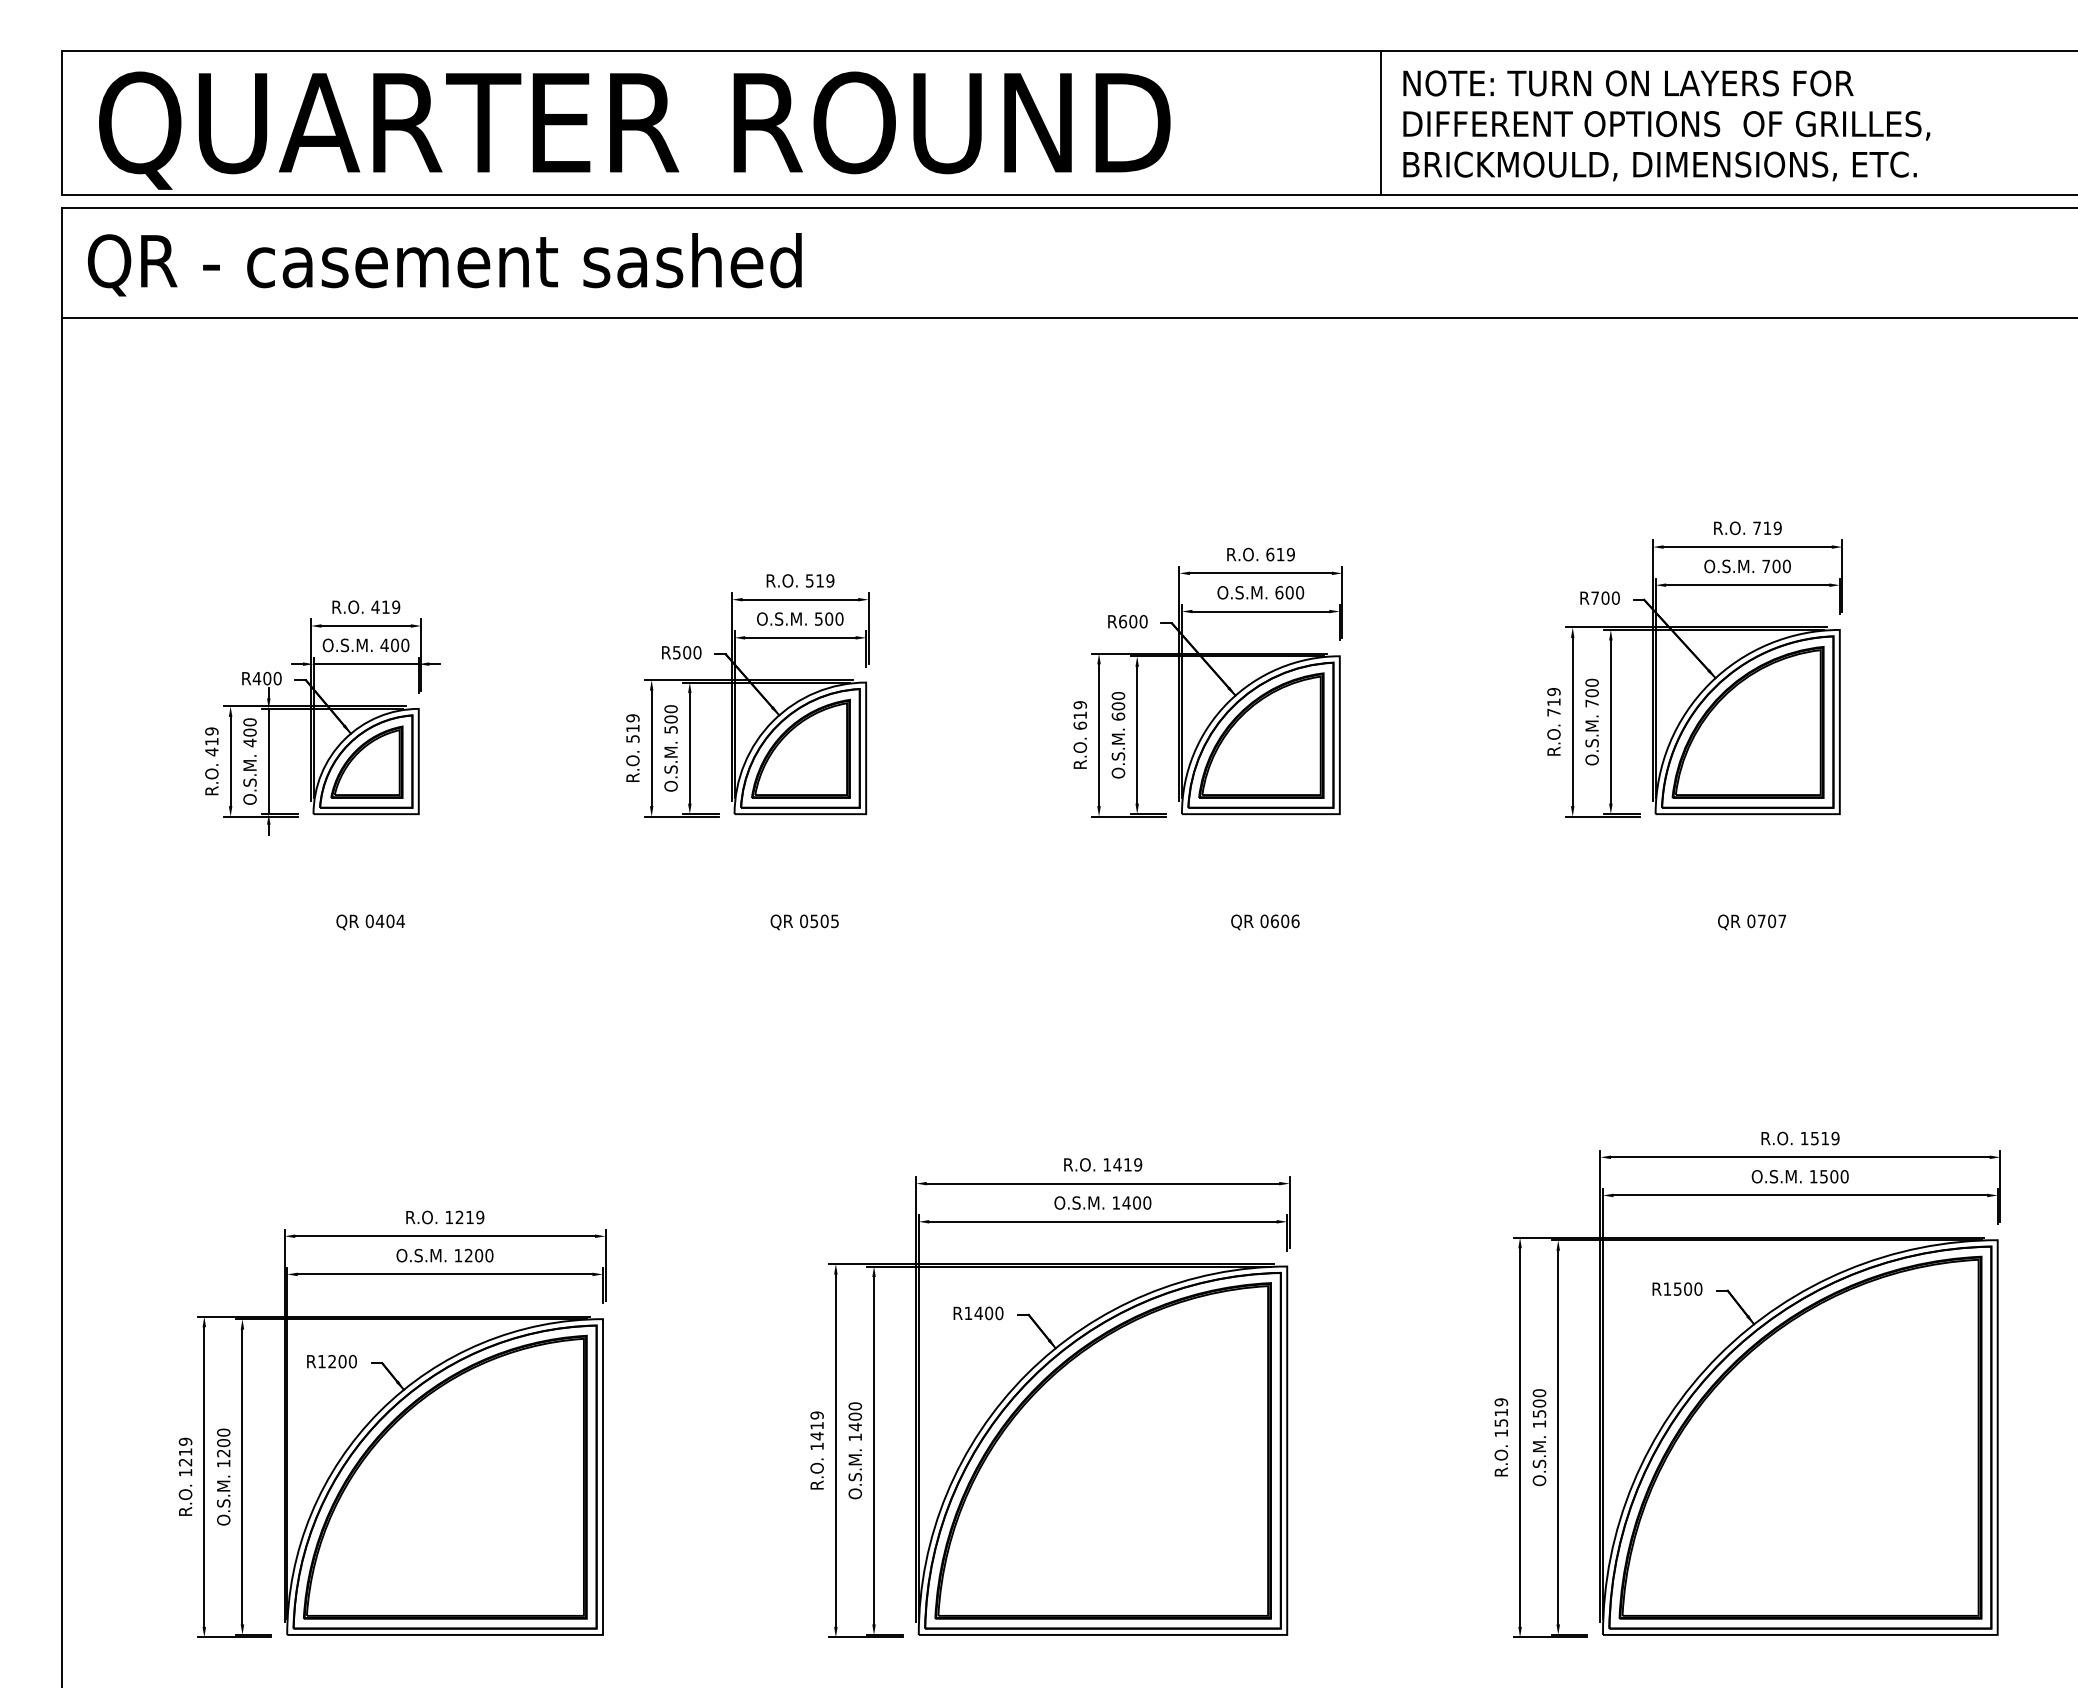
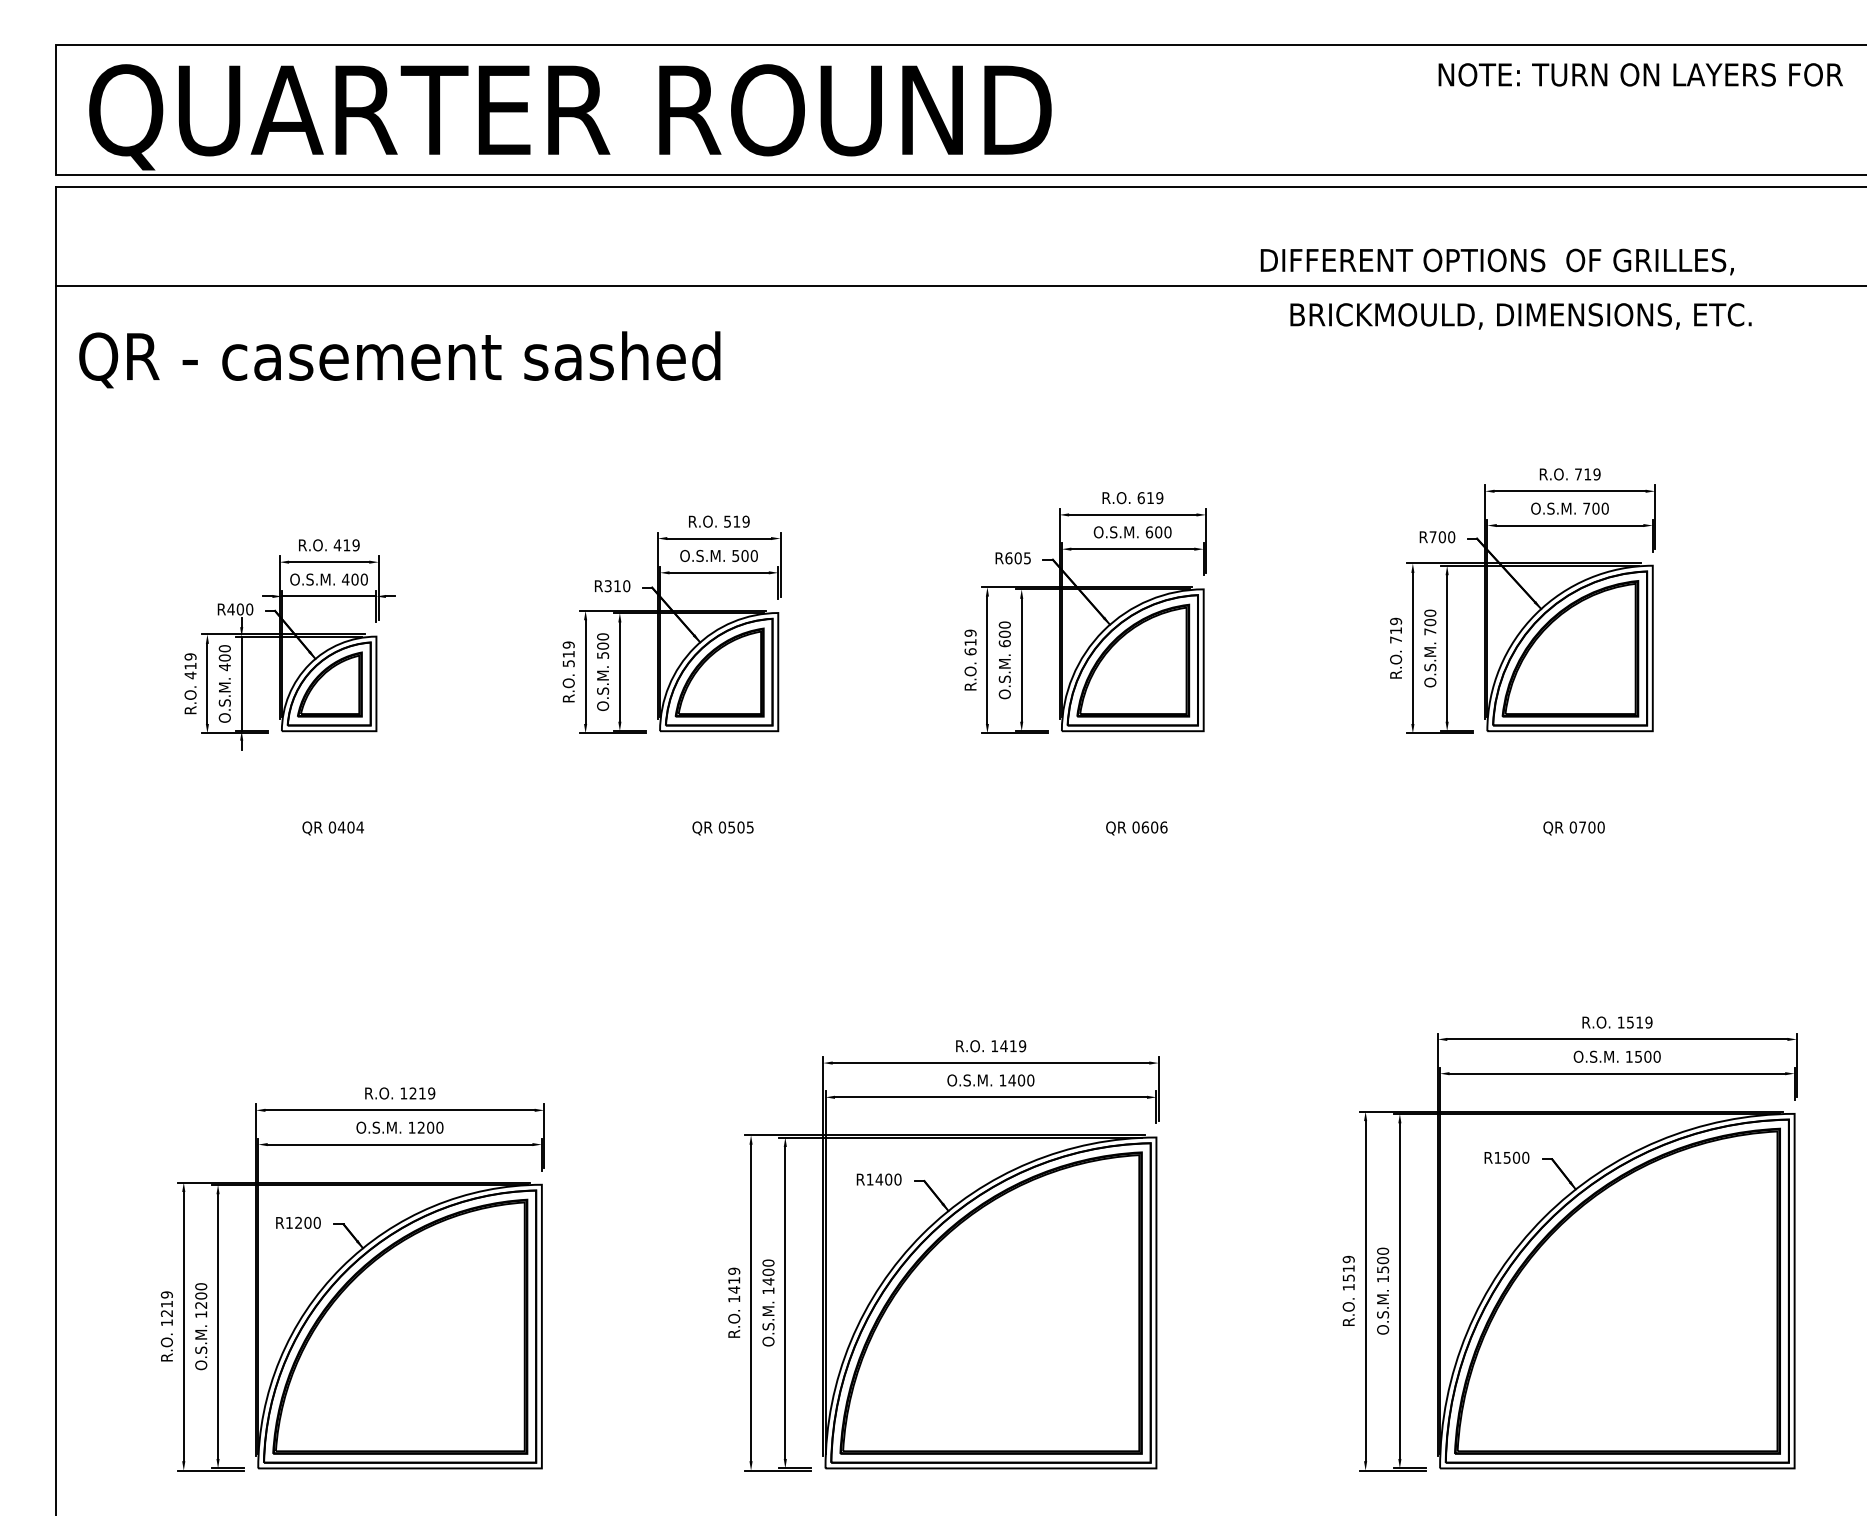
text: (1628, 83) -> (1640, 74), moved
line: (1380, 122) -> (1240, 109), removed
text: (1666, 125) -> (1497, 261), moved
text: (1659, 166) -> (1520, 316), moved
text: (444, 264) -> (399, 359), moved
text: (1143, 621) -> (1027, 558), R600 -> R605
text: (682, 652) -> (613, 585), R500 -> R310
text: (1782, 921) -> (1601, 827), 0707 -> 0700

